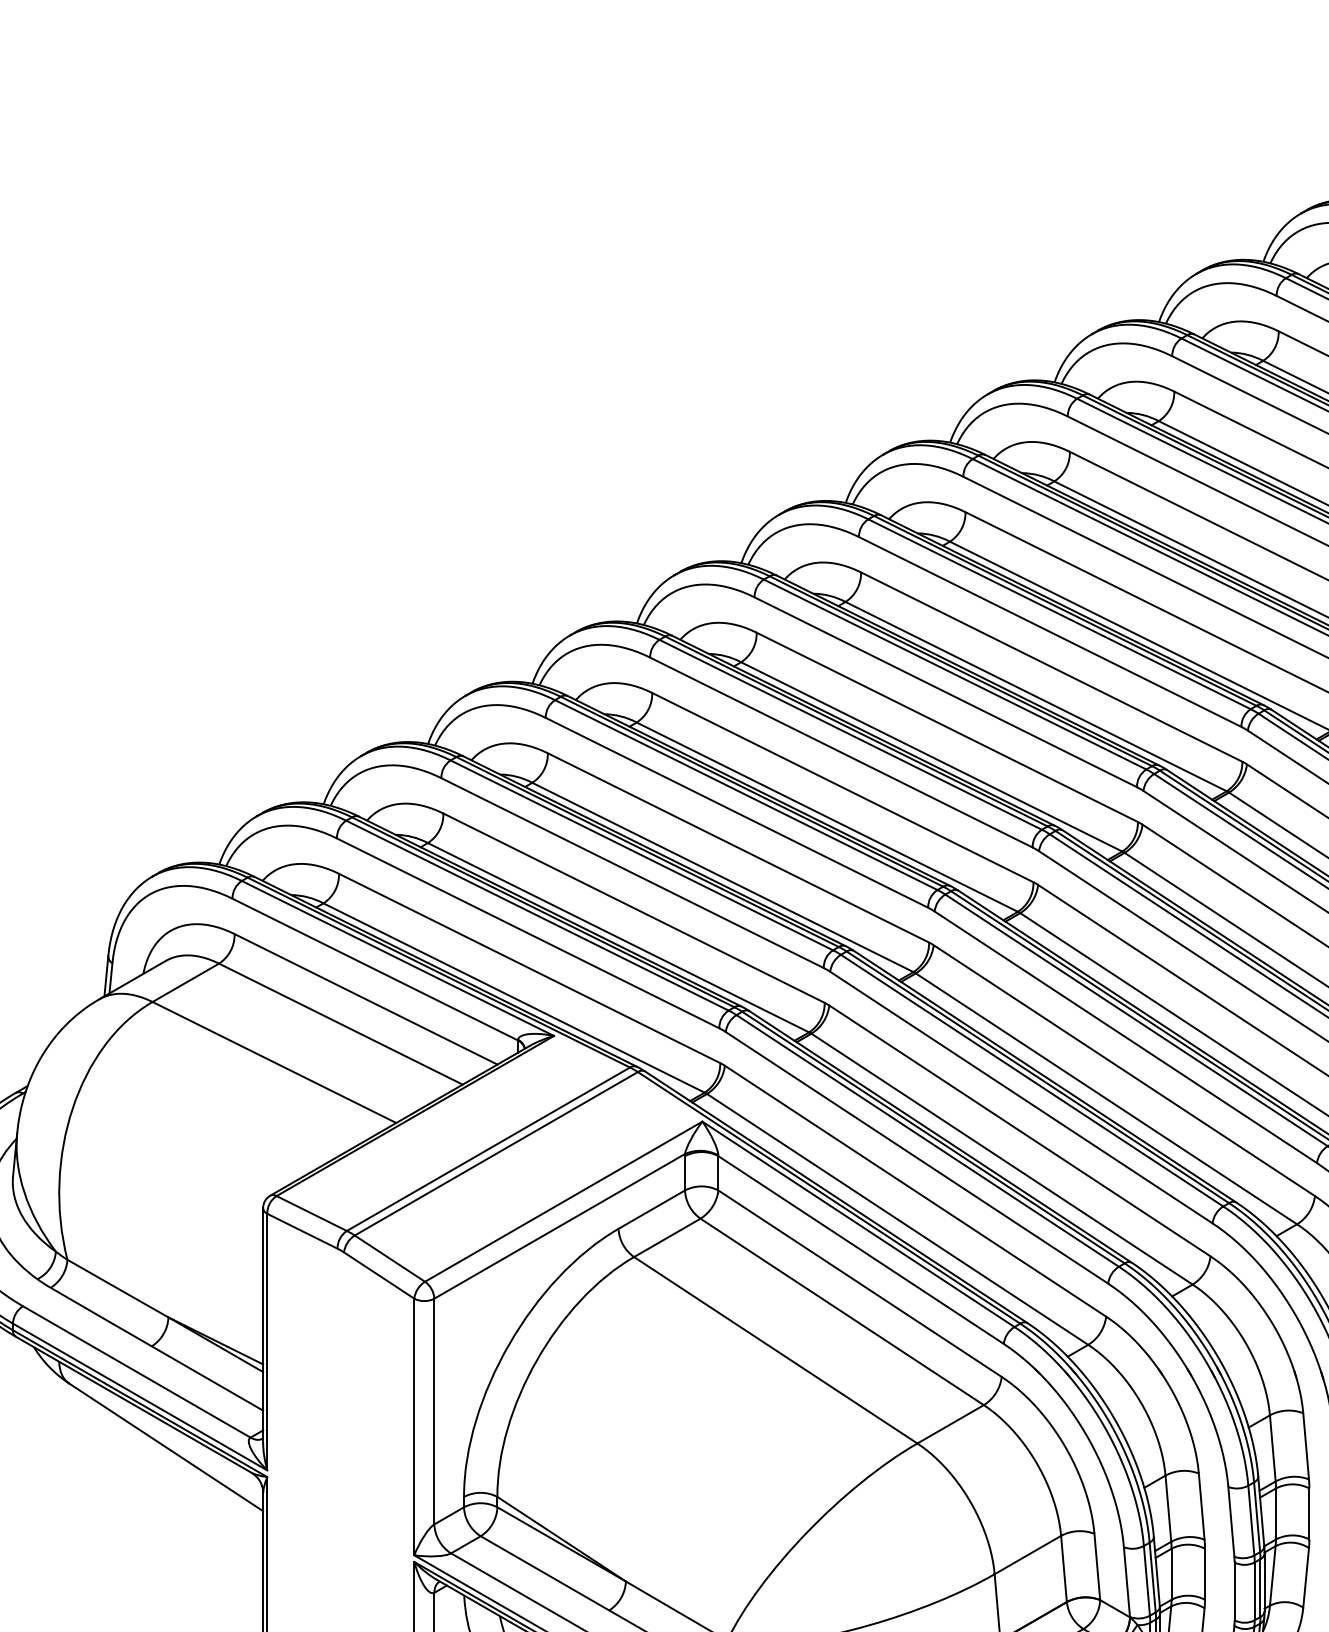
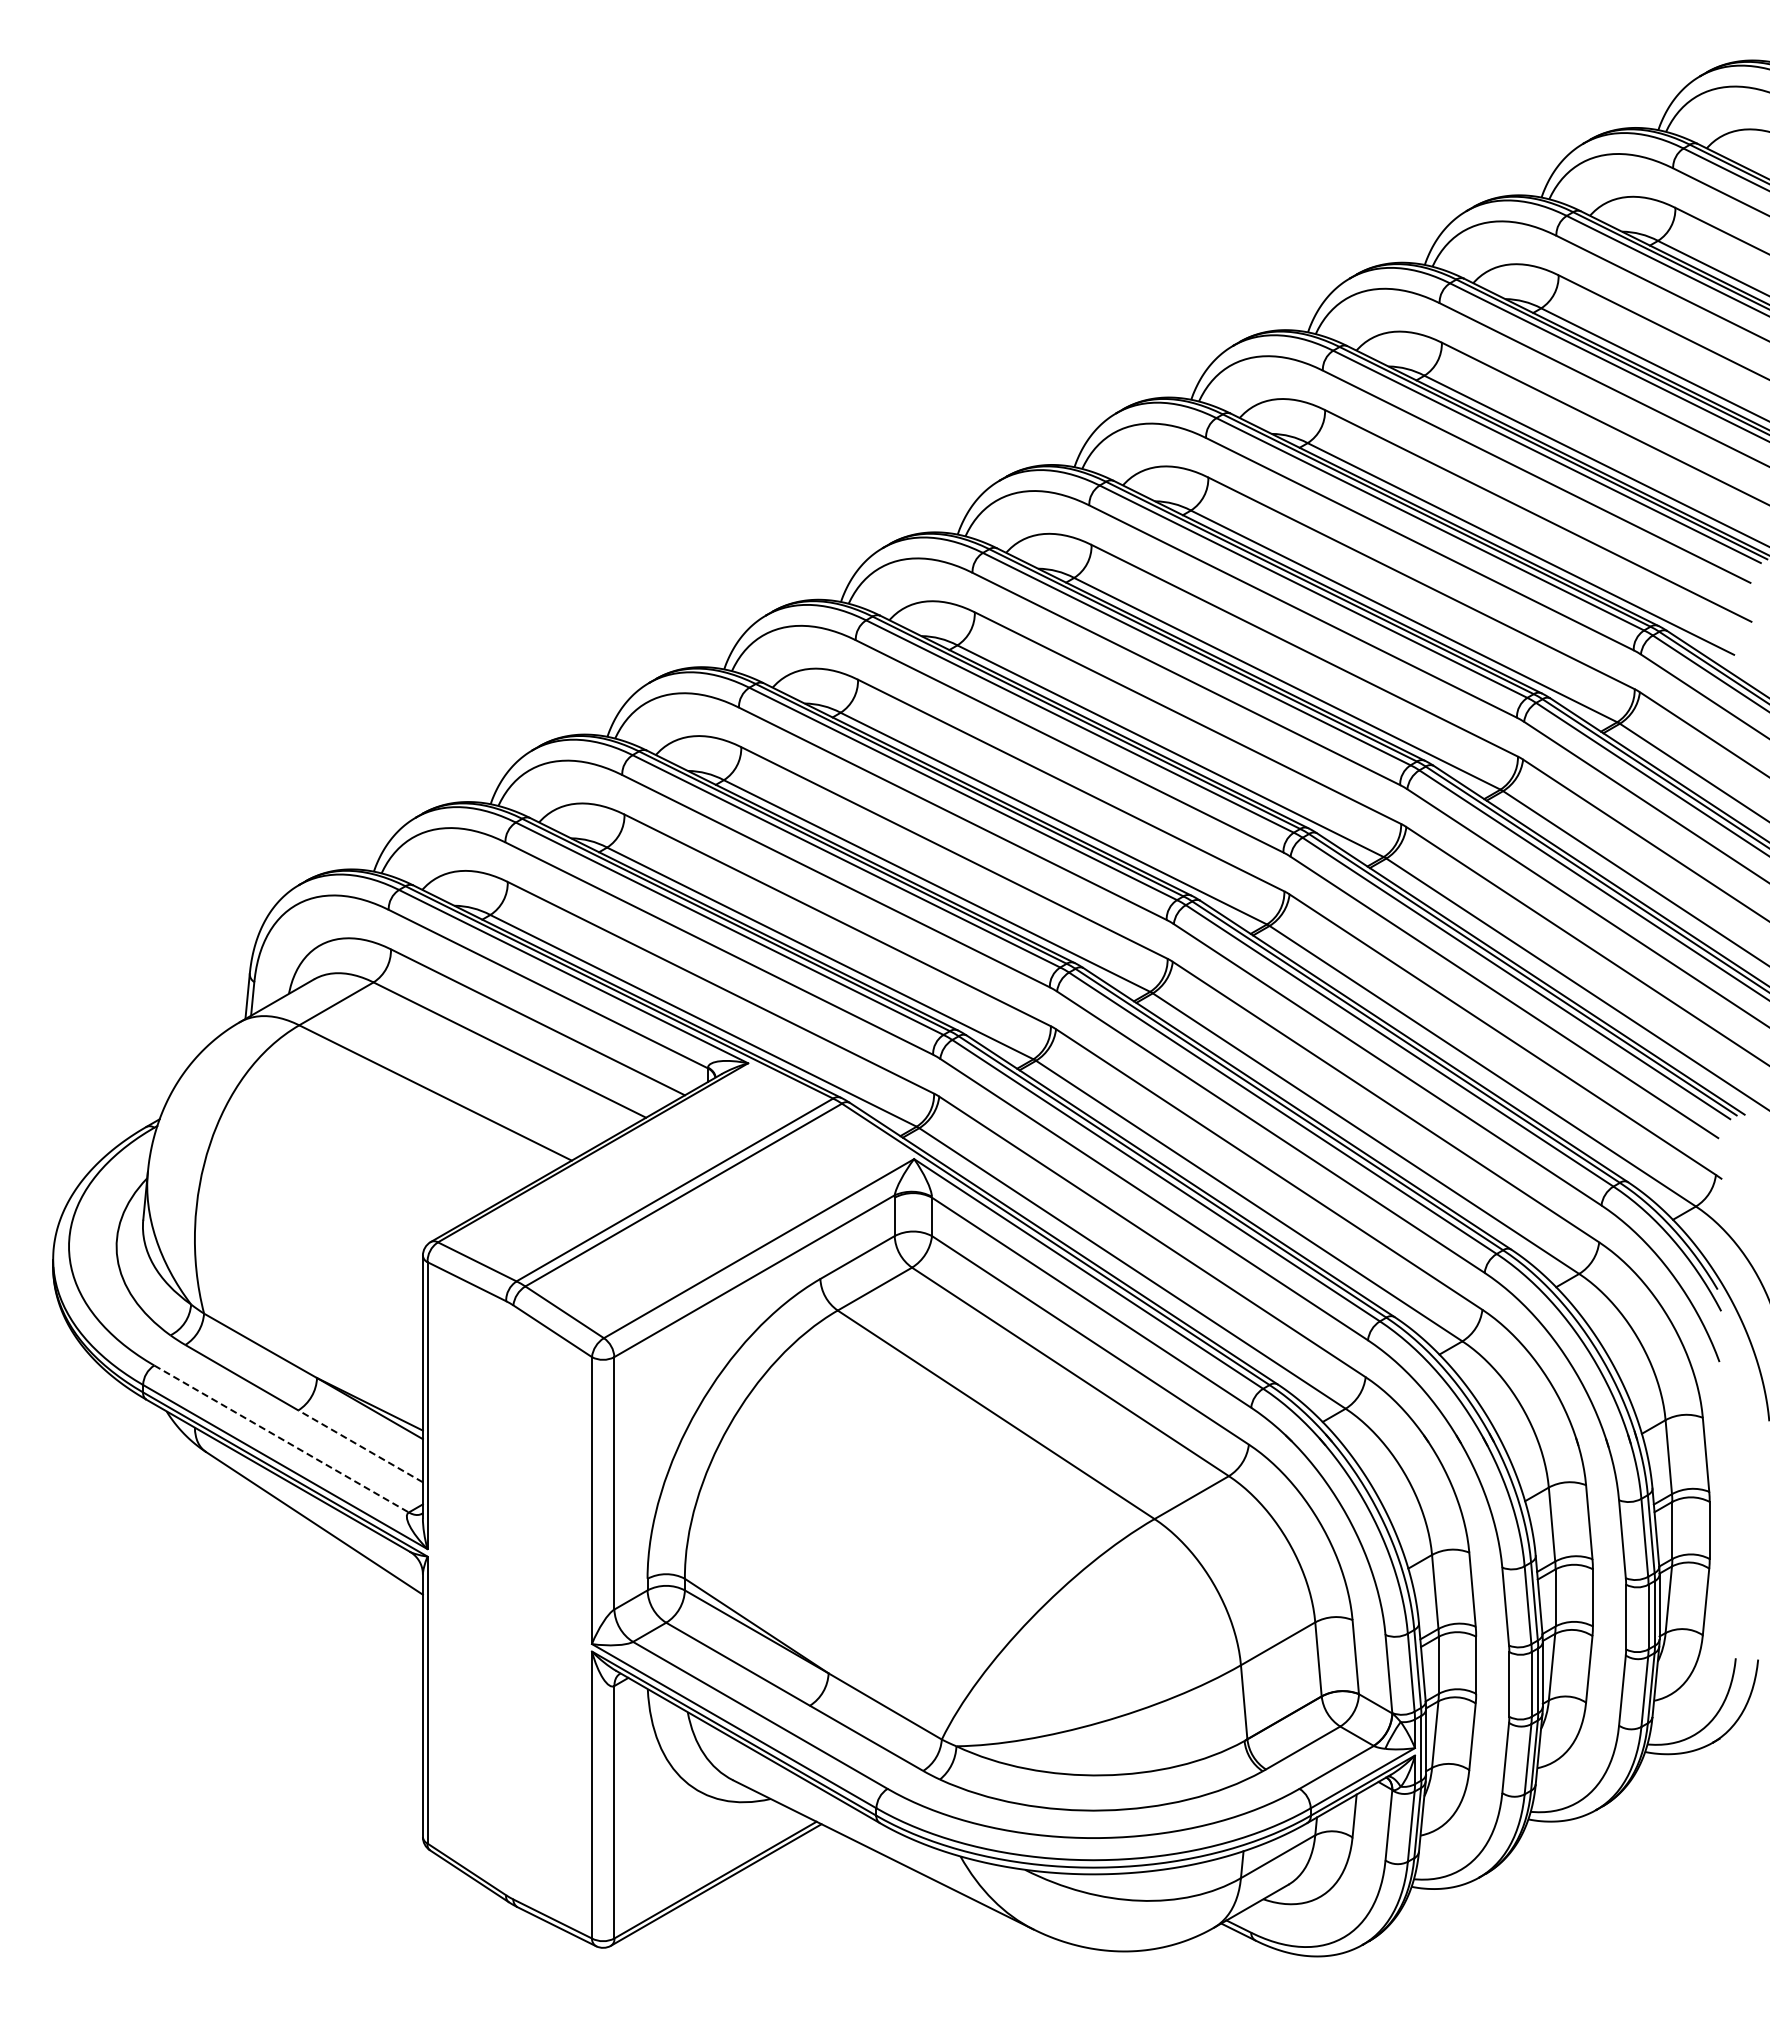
line: (136, 1372) -> (281, 1439), solid -> dashed
line: (207, 1378) -> (360, 1446), solid -> dashed

